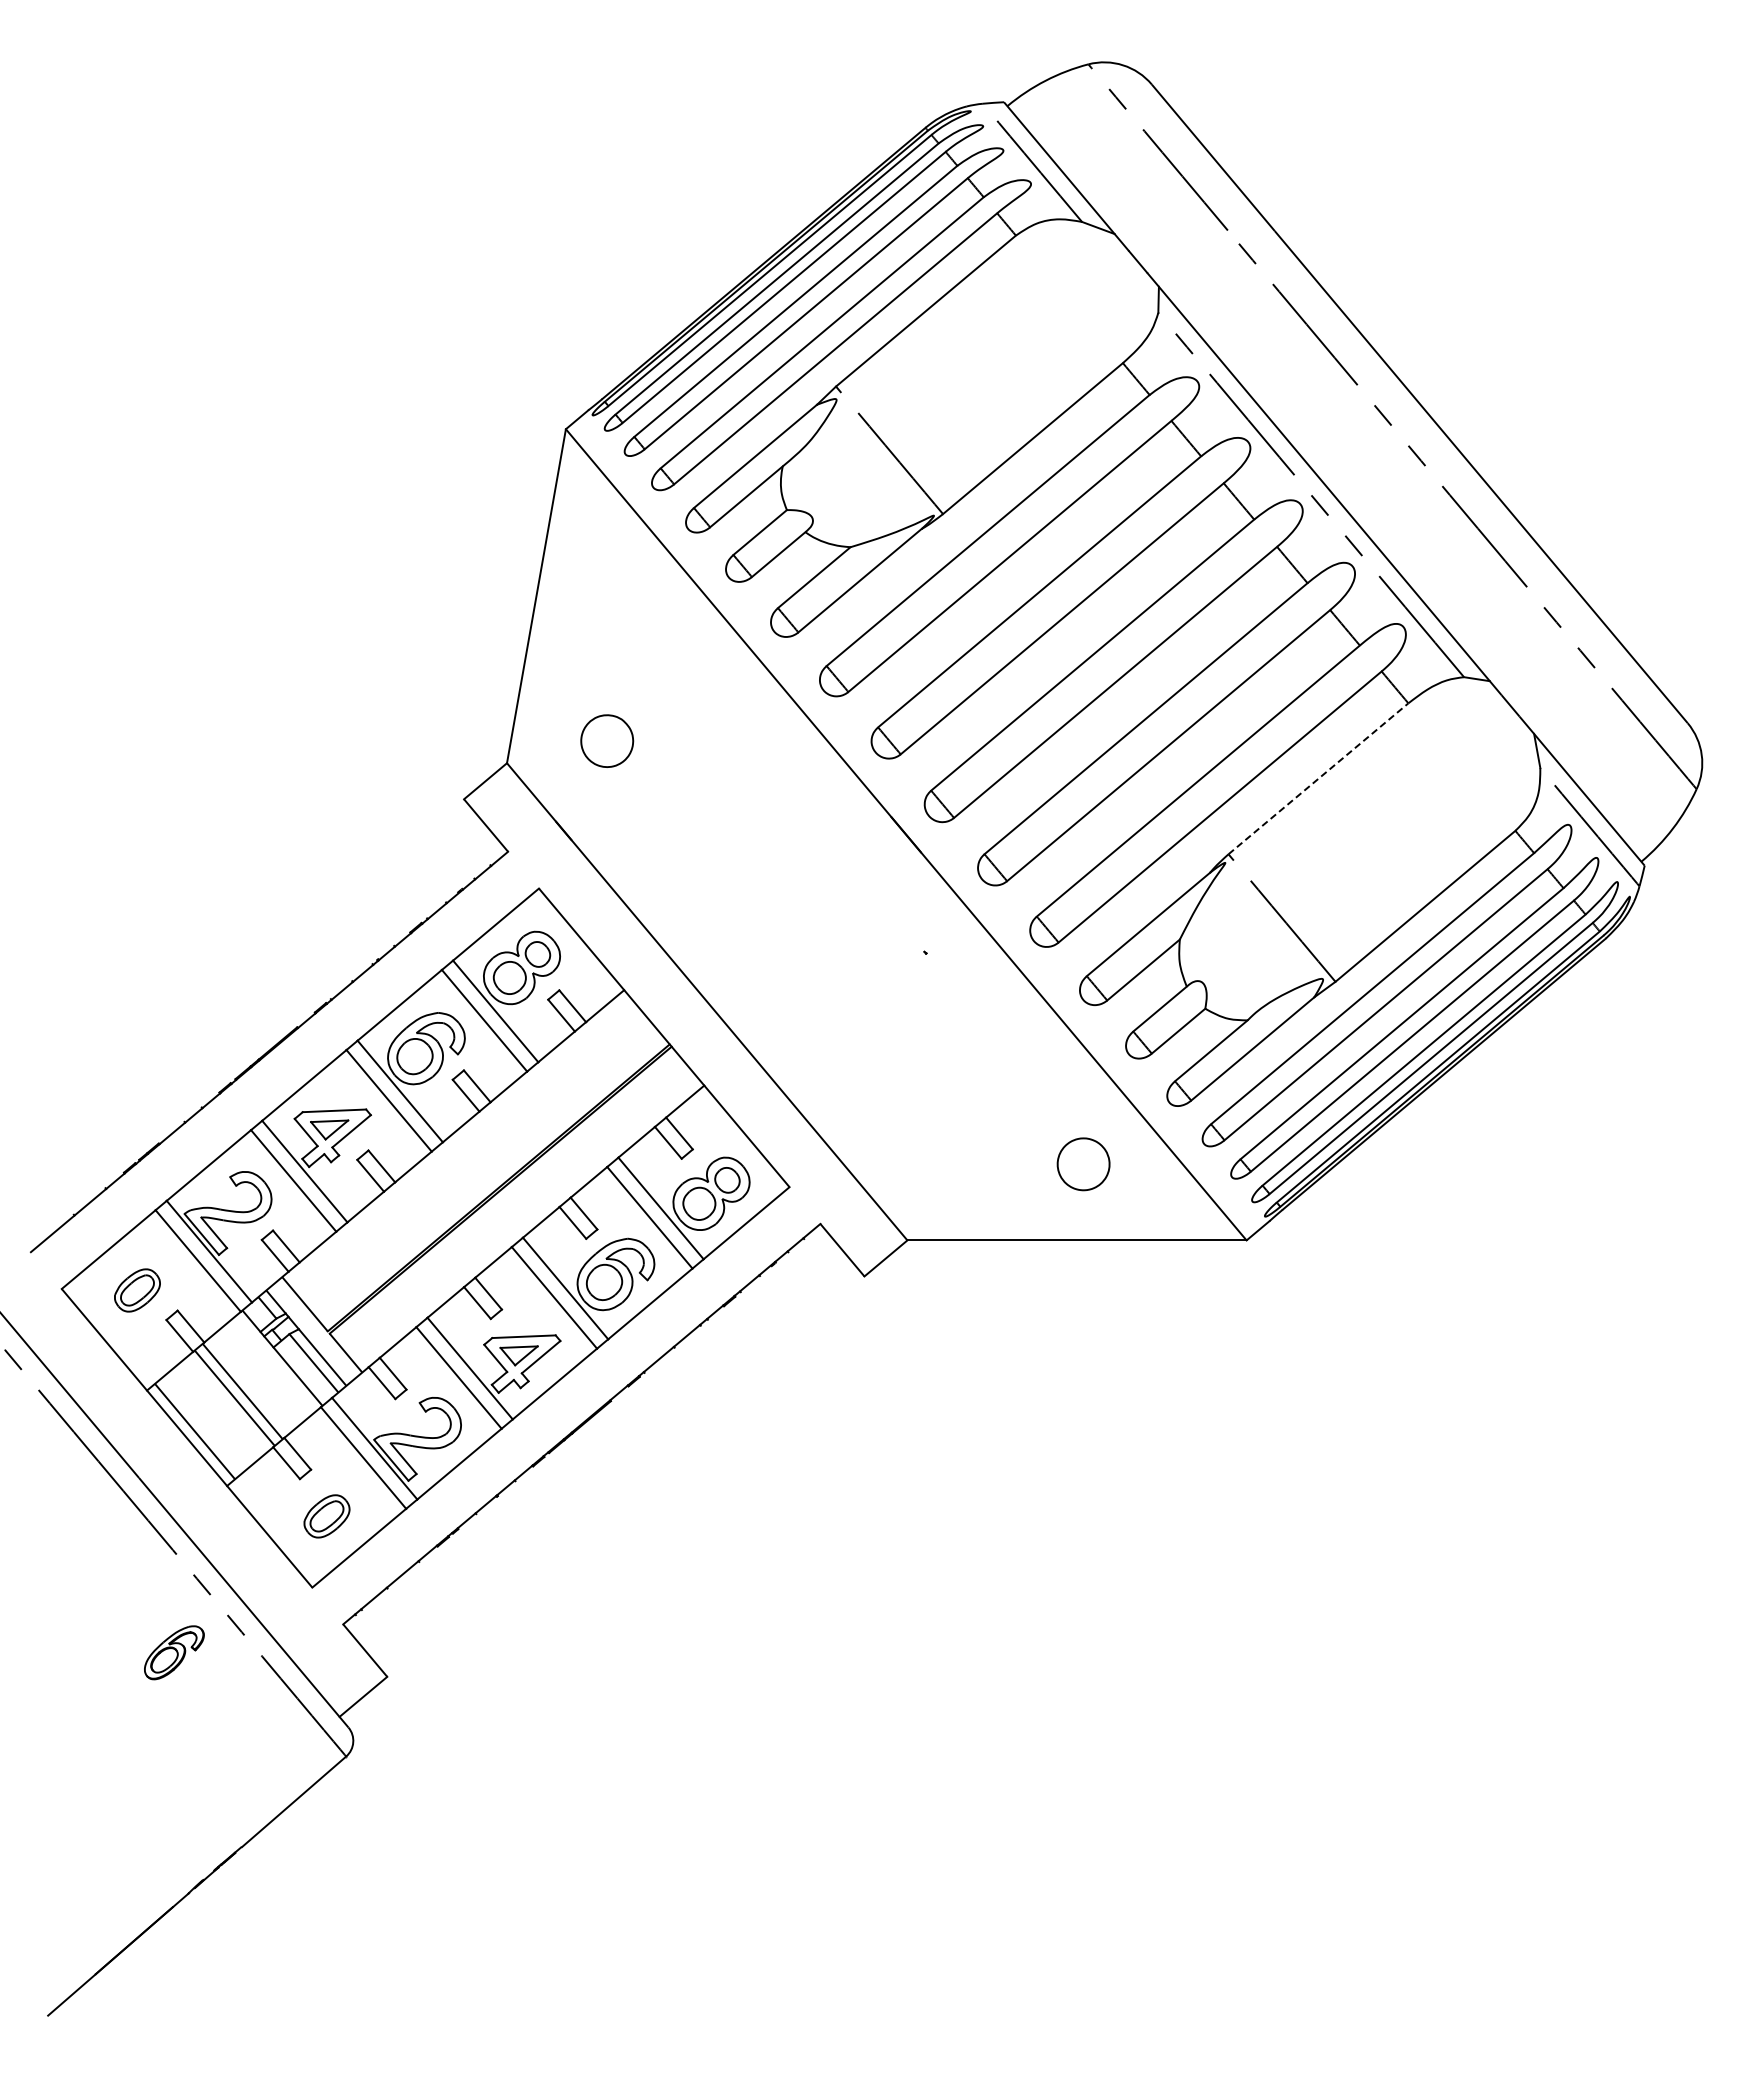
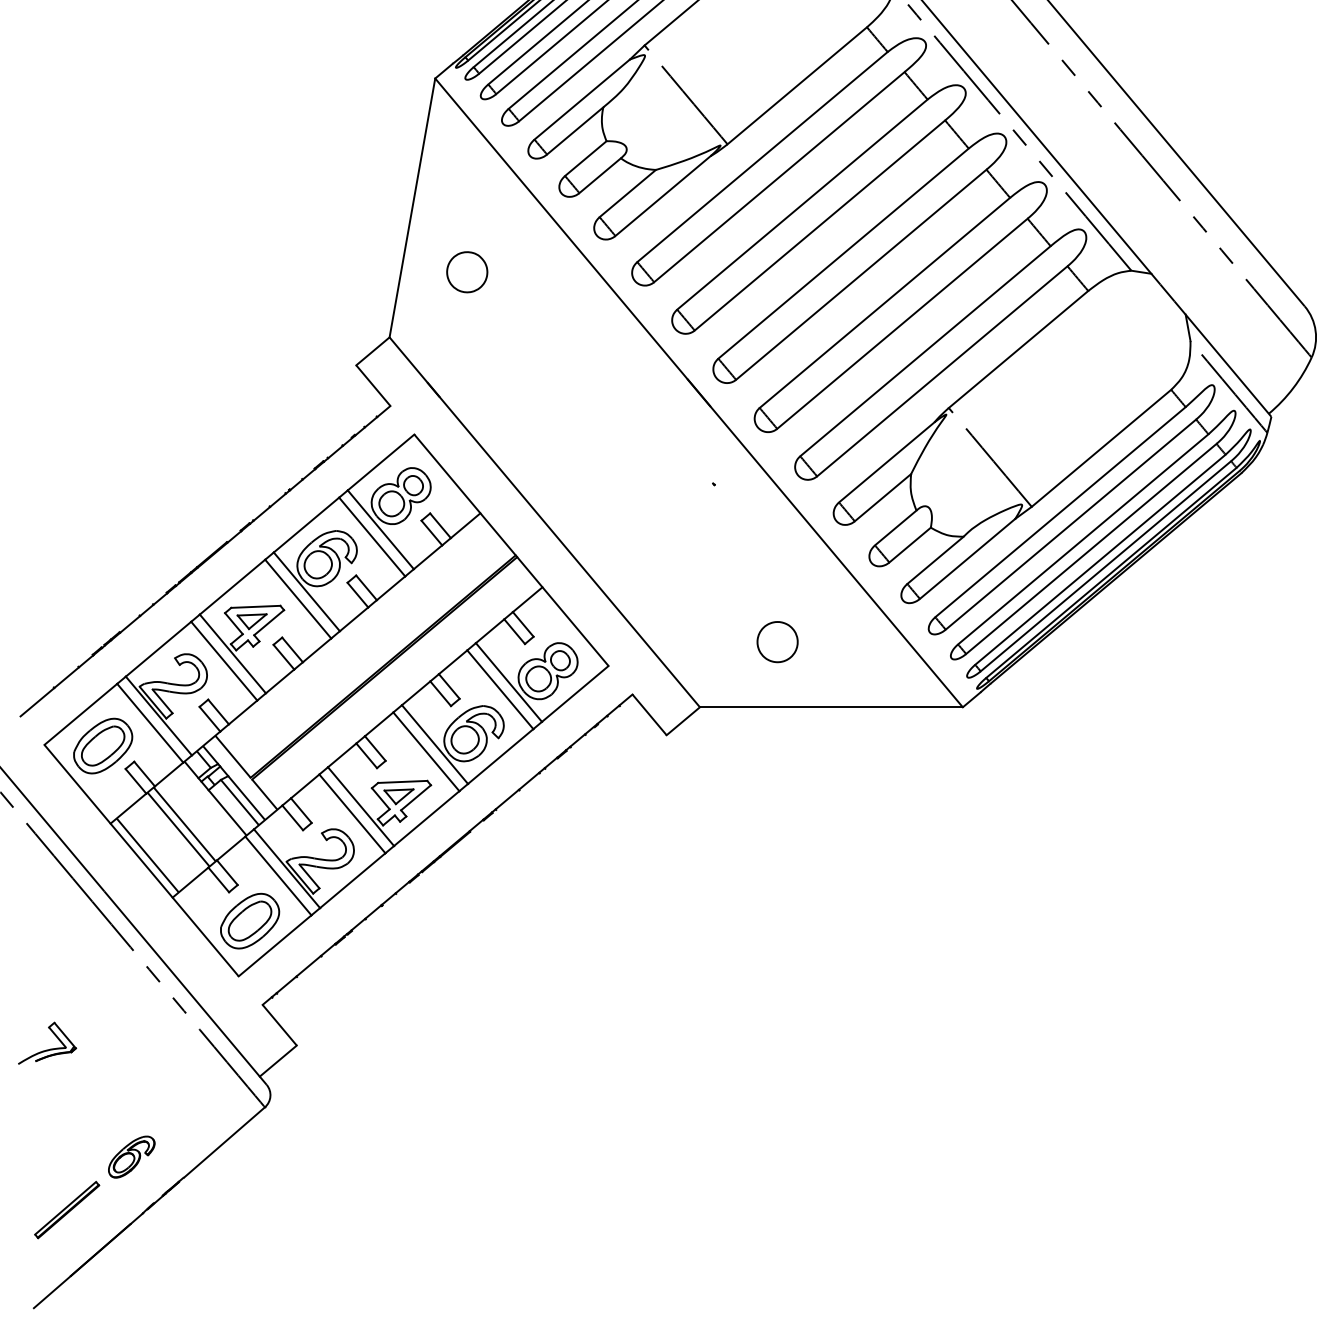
part: (607, 740) -> (467, 271), moved
line: (1318, 778) -> (1018, 349), dashed -> solid
part: (1083, 1164) -> (777, 642), moved
part: (137, 1290) -> (103, 746), size x1.67
part: (326, 1516) -> (249, 921), size x1.67
part: (174, 1652) -> (131, 1156), moved
part: (67, 1681) -> (48, 1049), added
part: (90, 1888) -> (66, 1209), added

